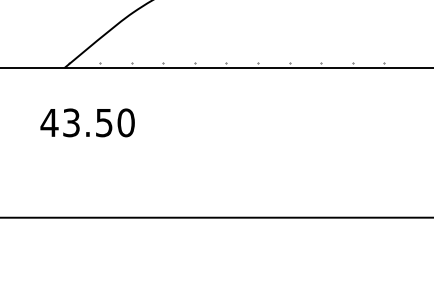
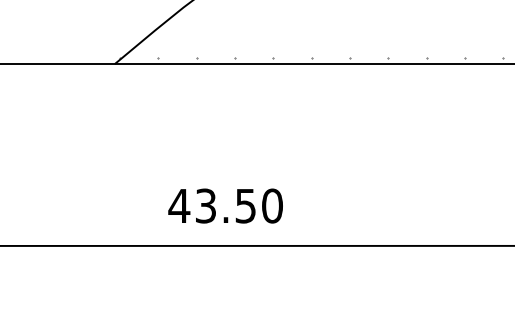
text: (87, 122) -> (225, 205), moved

